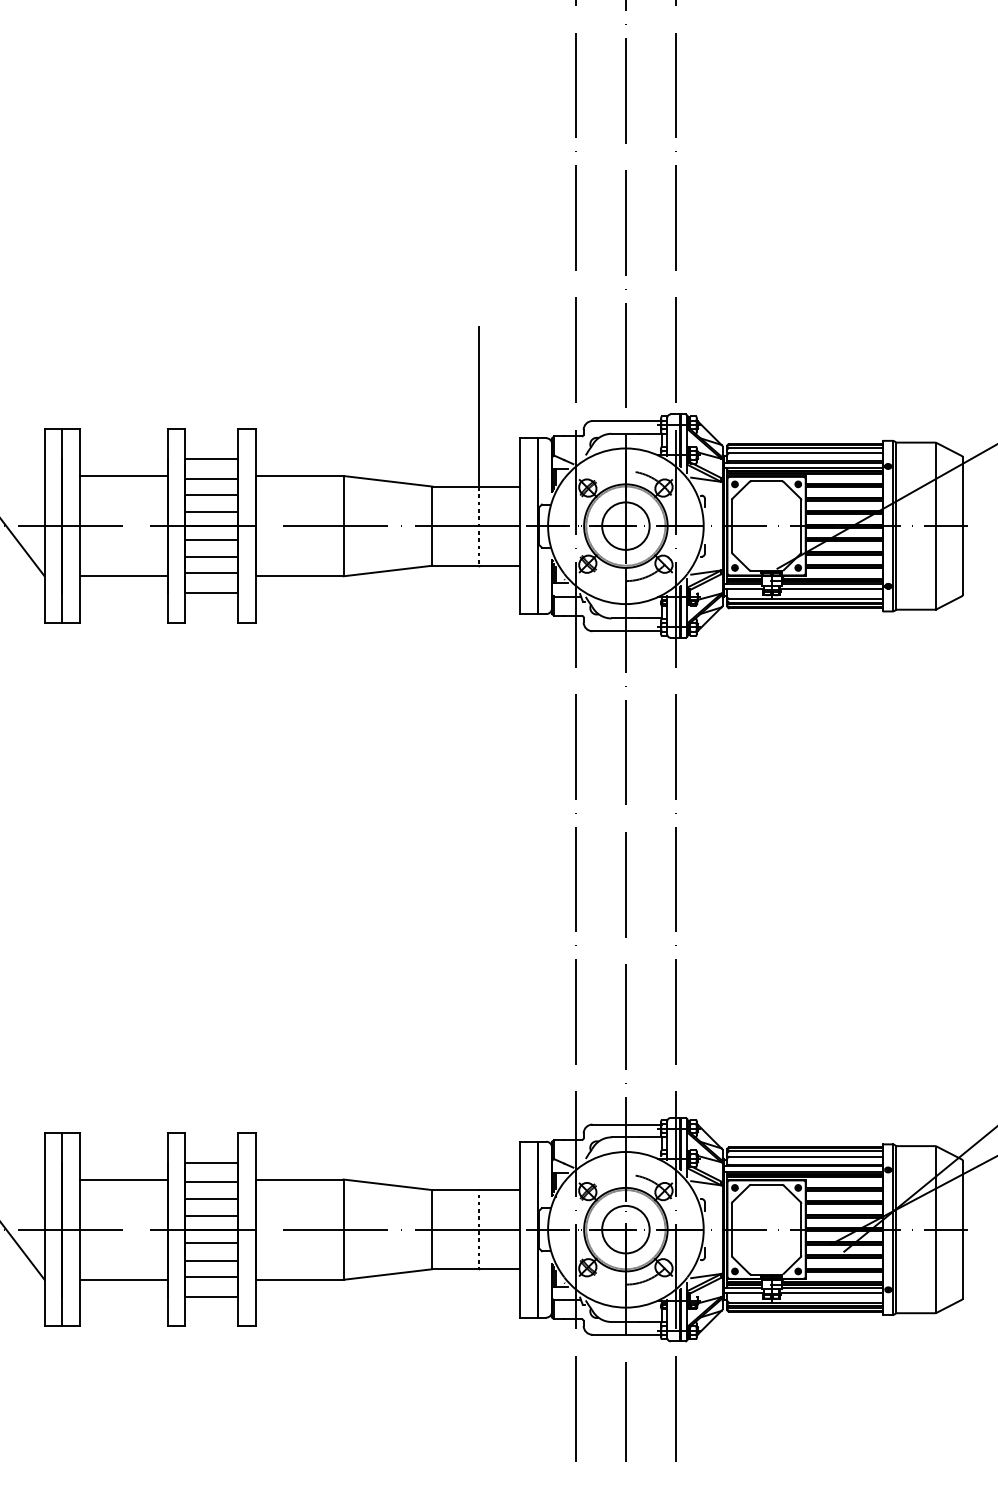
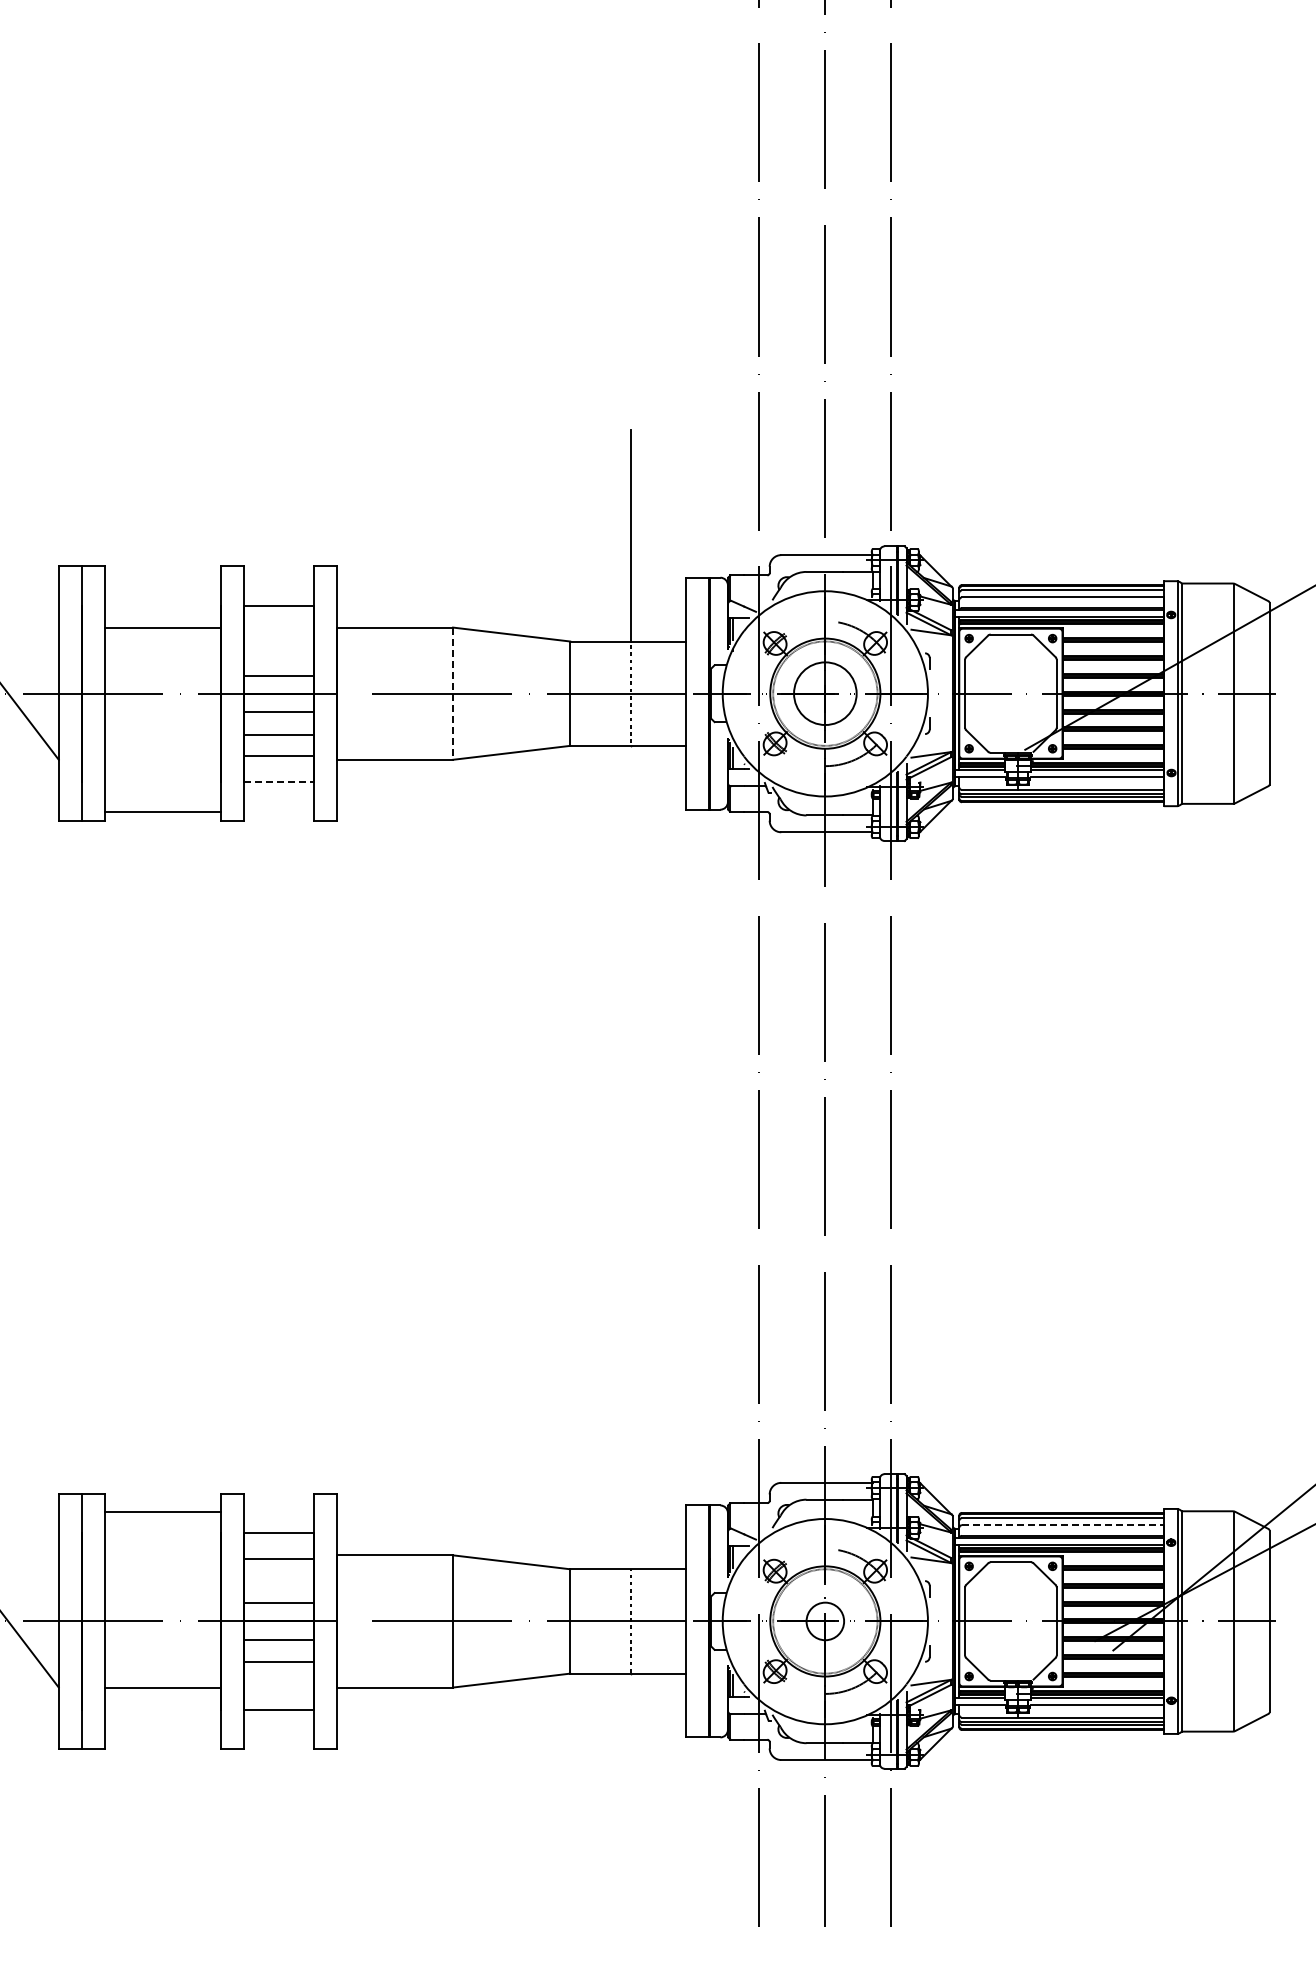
line: (211, 478) -> (278, 631), removed
line: (211, 494) -> (278, 652), removed
line: (343, 526) -> (453, 694), solid -> dashed
line: (124, 576) -> (163, 811), moved
line: (211, 592) -> (279, 781), solid -> dashed
line: (806, 1156) -> (1063, 1525), solid -> dashed
line: (124, 1179) -> (163, 1512), moved
line: (211, 1198) -> (278, 1580), removed
circle: (626, 1229) -> (825, 1621), size x0.6
line: (211, 1276) -> (278, 1683), removed

